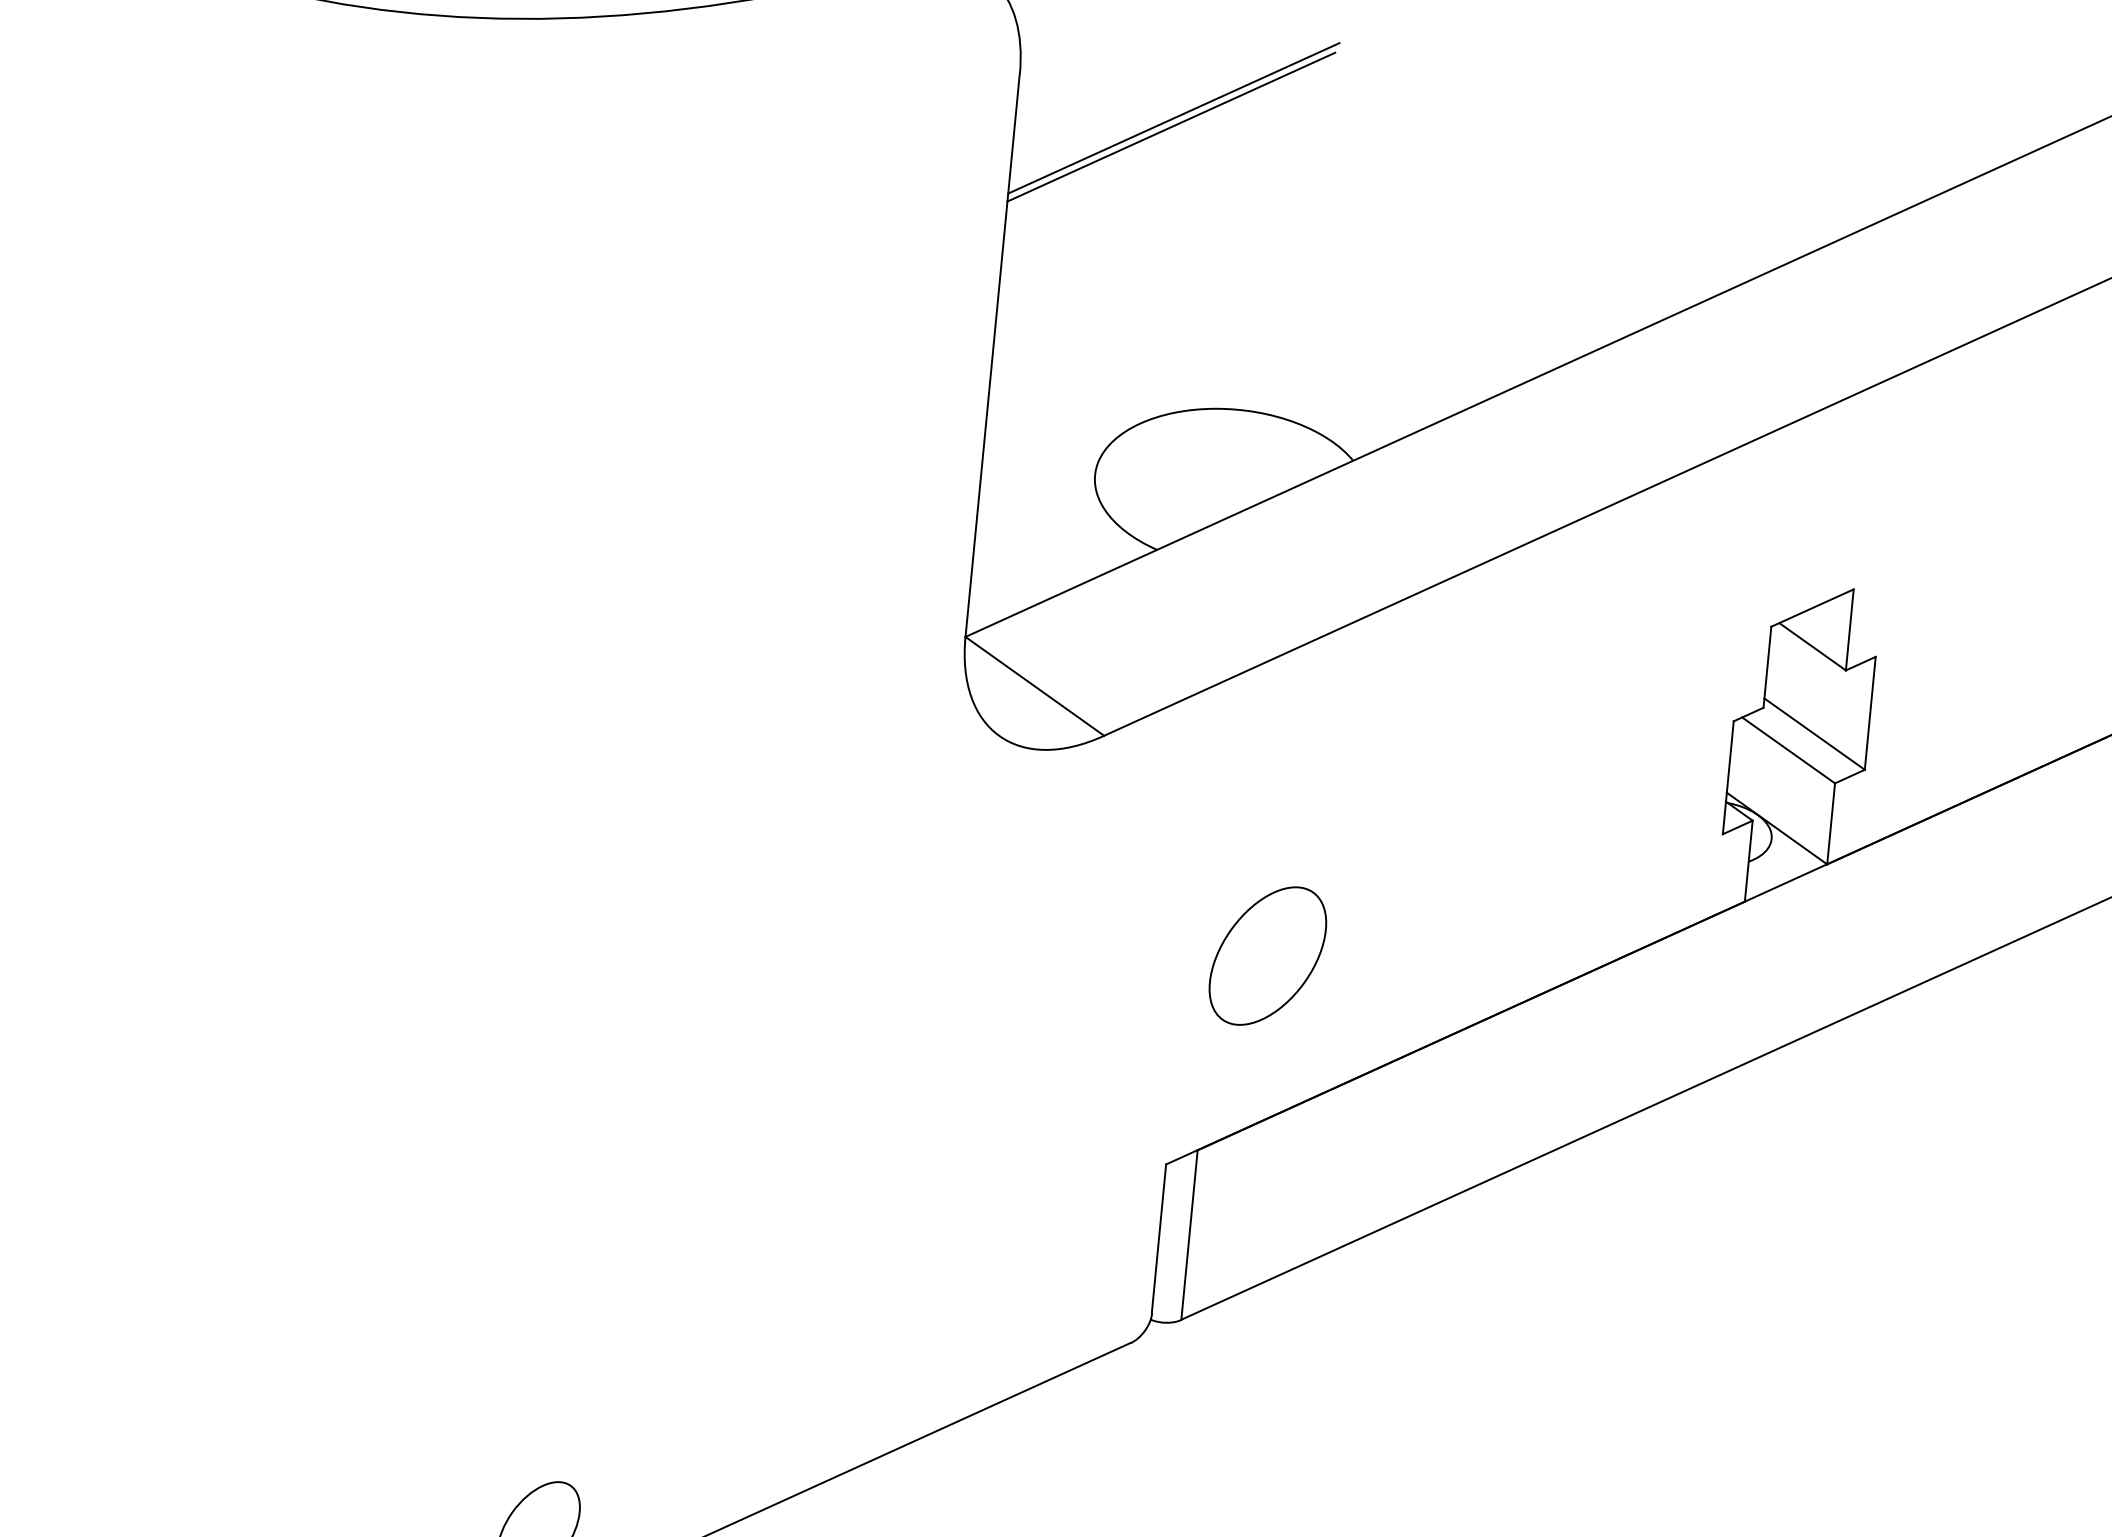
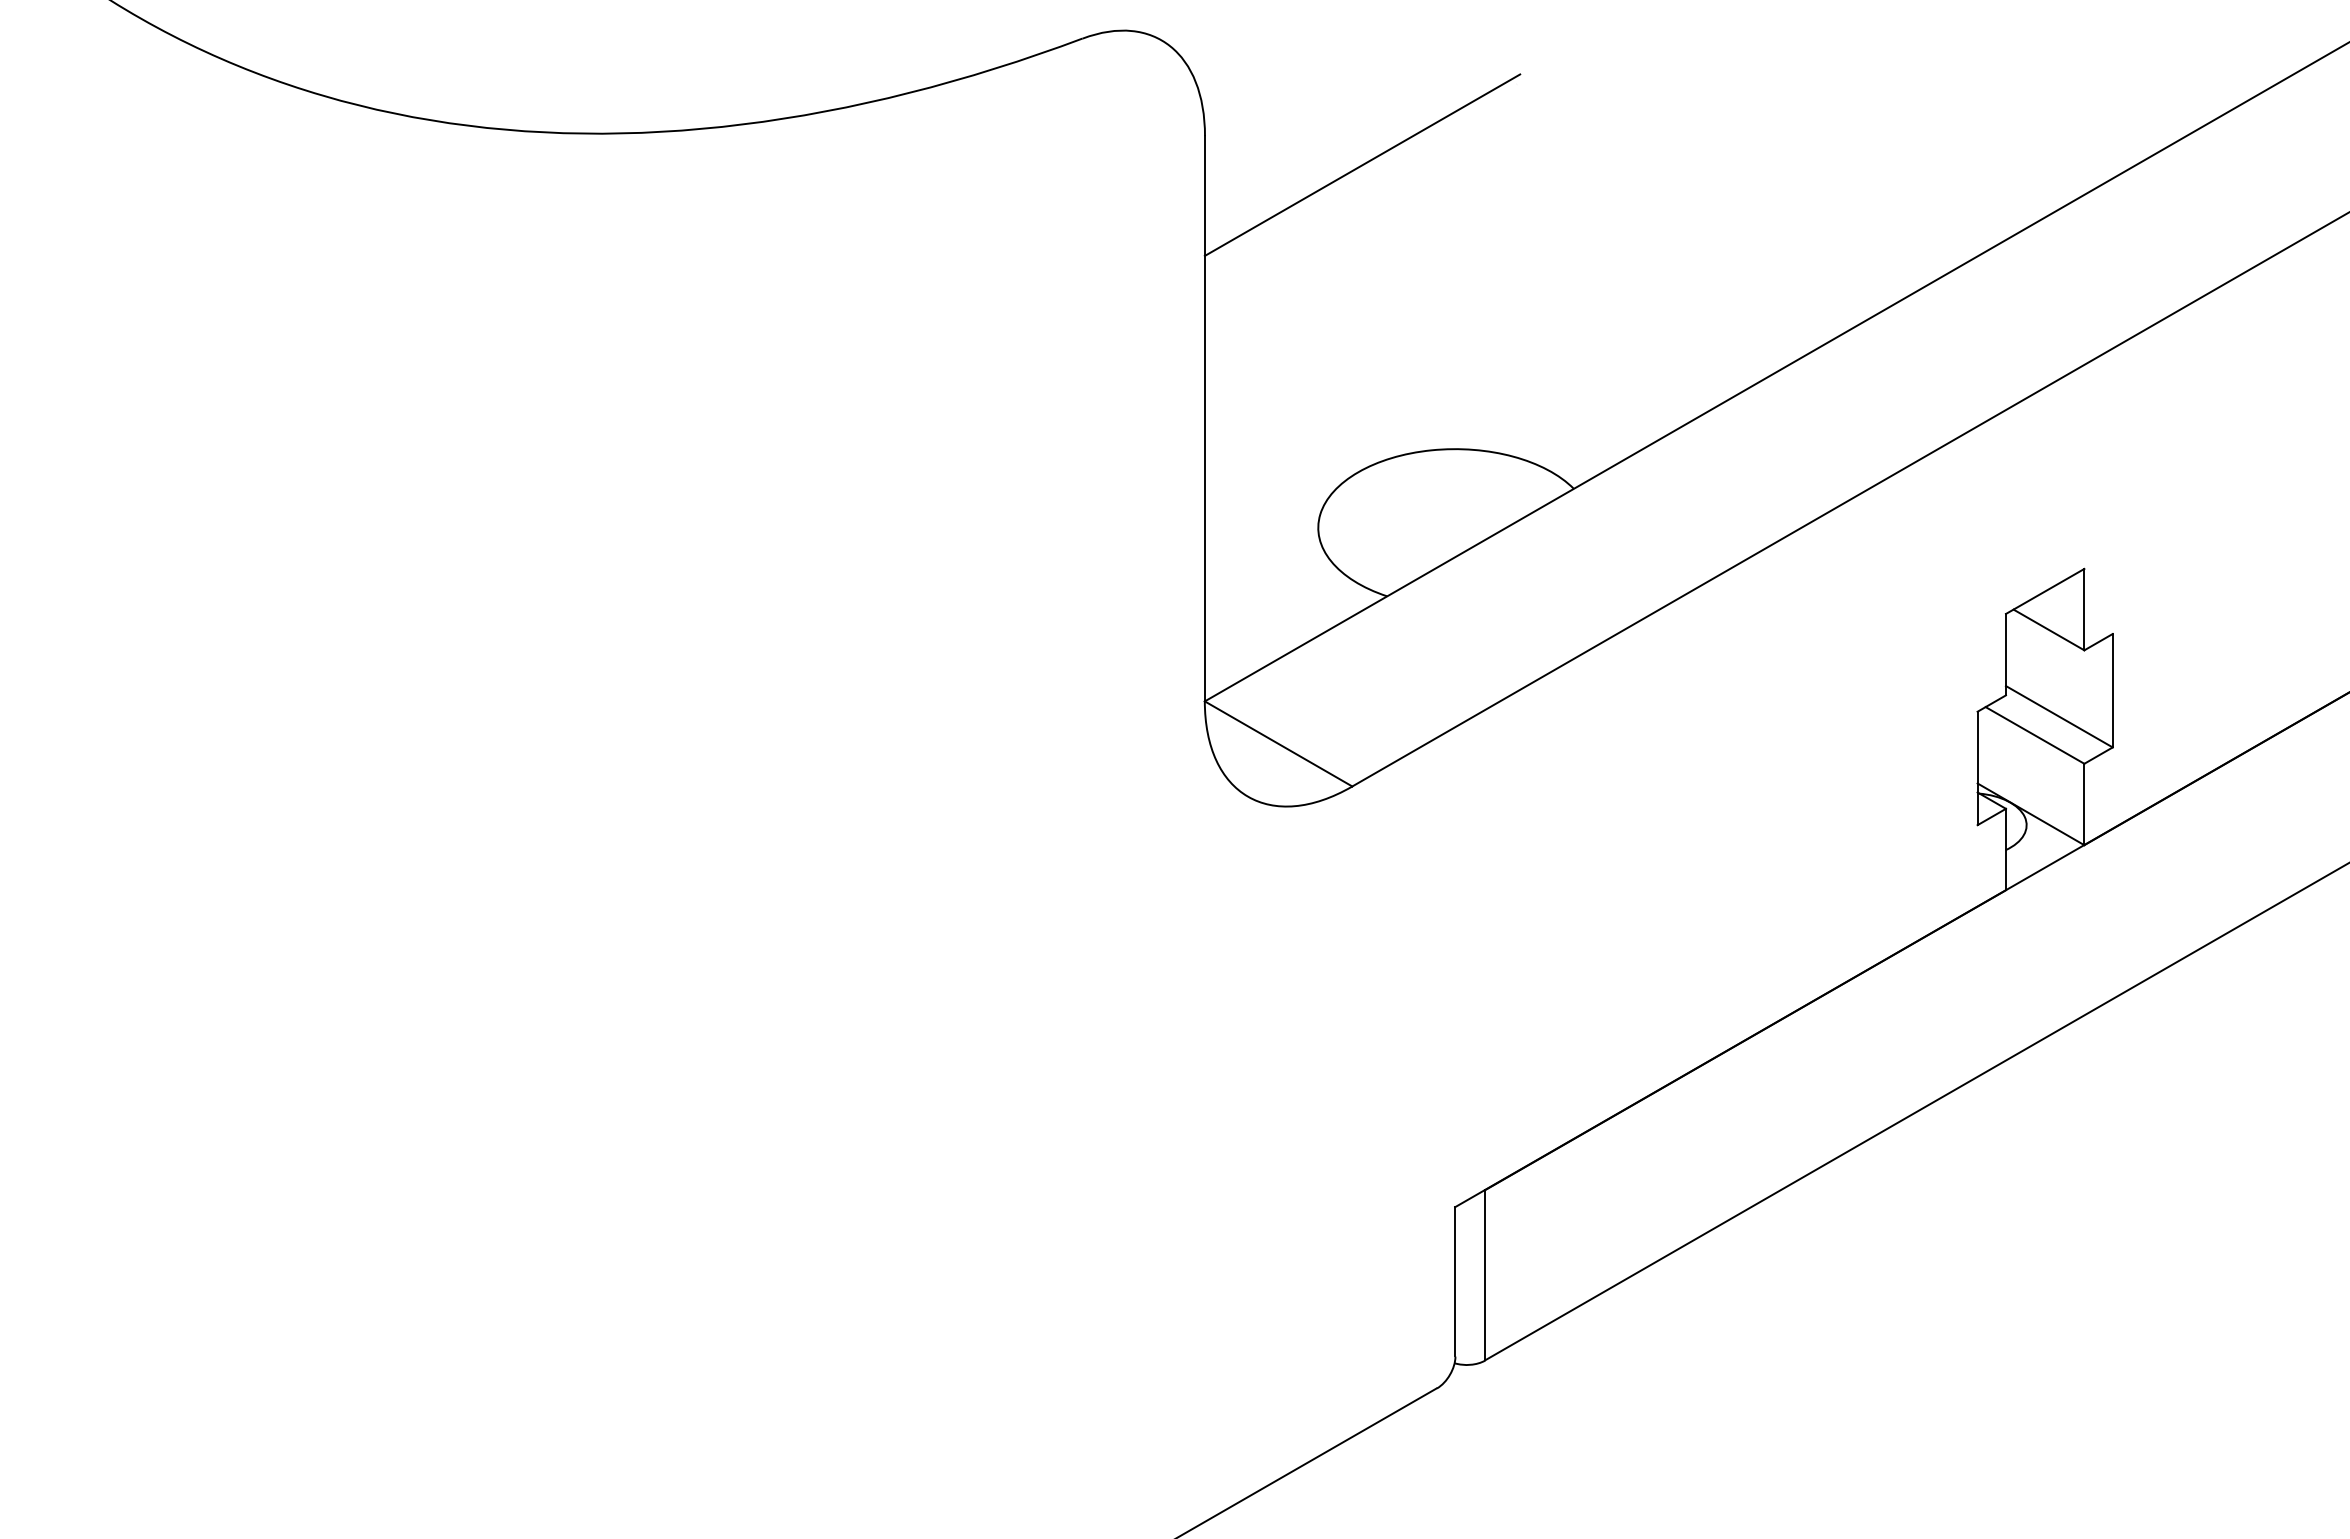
line: (1171, 126) -> (1360, 173), removed
circle: (1268, 955) -> (1536, 989), removed

